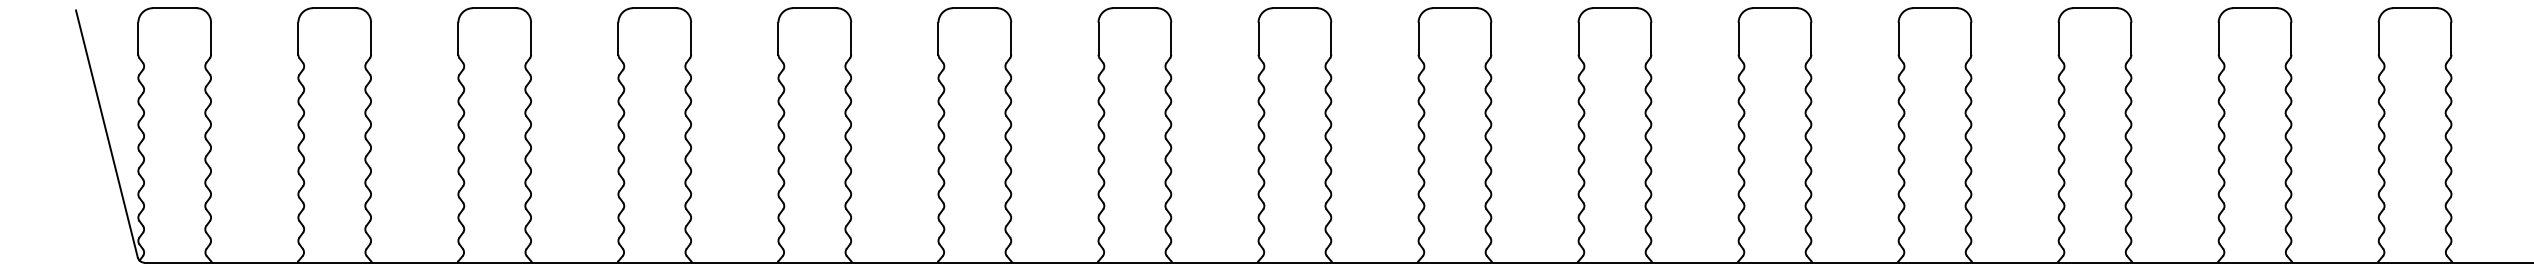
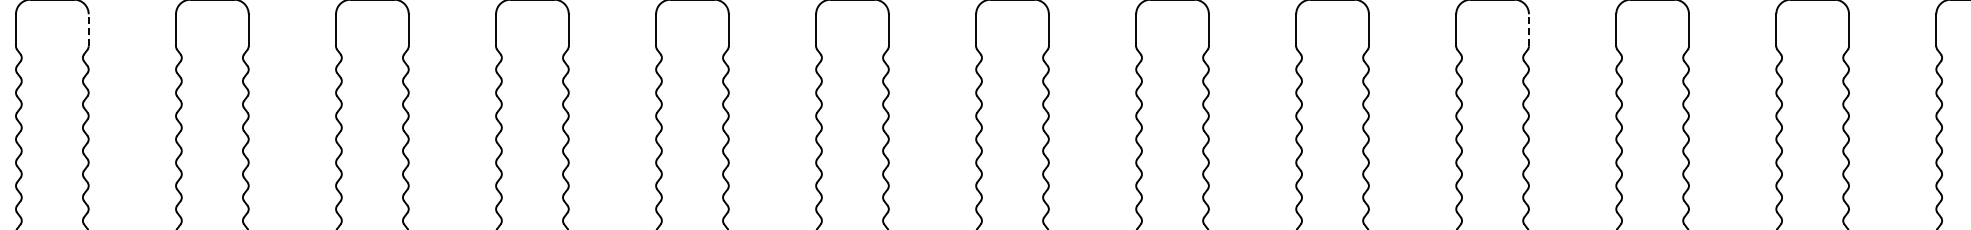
line: (371, 38) -> (89, 30), solid -> dashed
line: (1811, 38) -> (1529, 30), solid -> dashed

